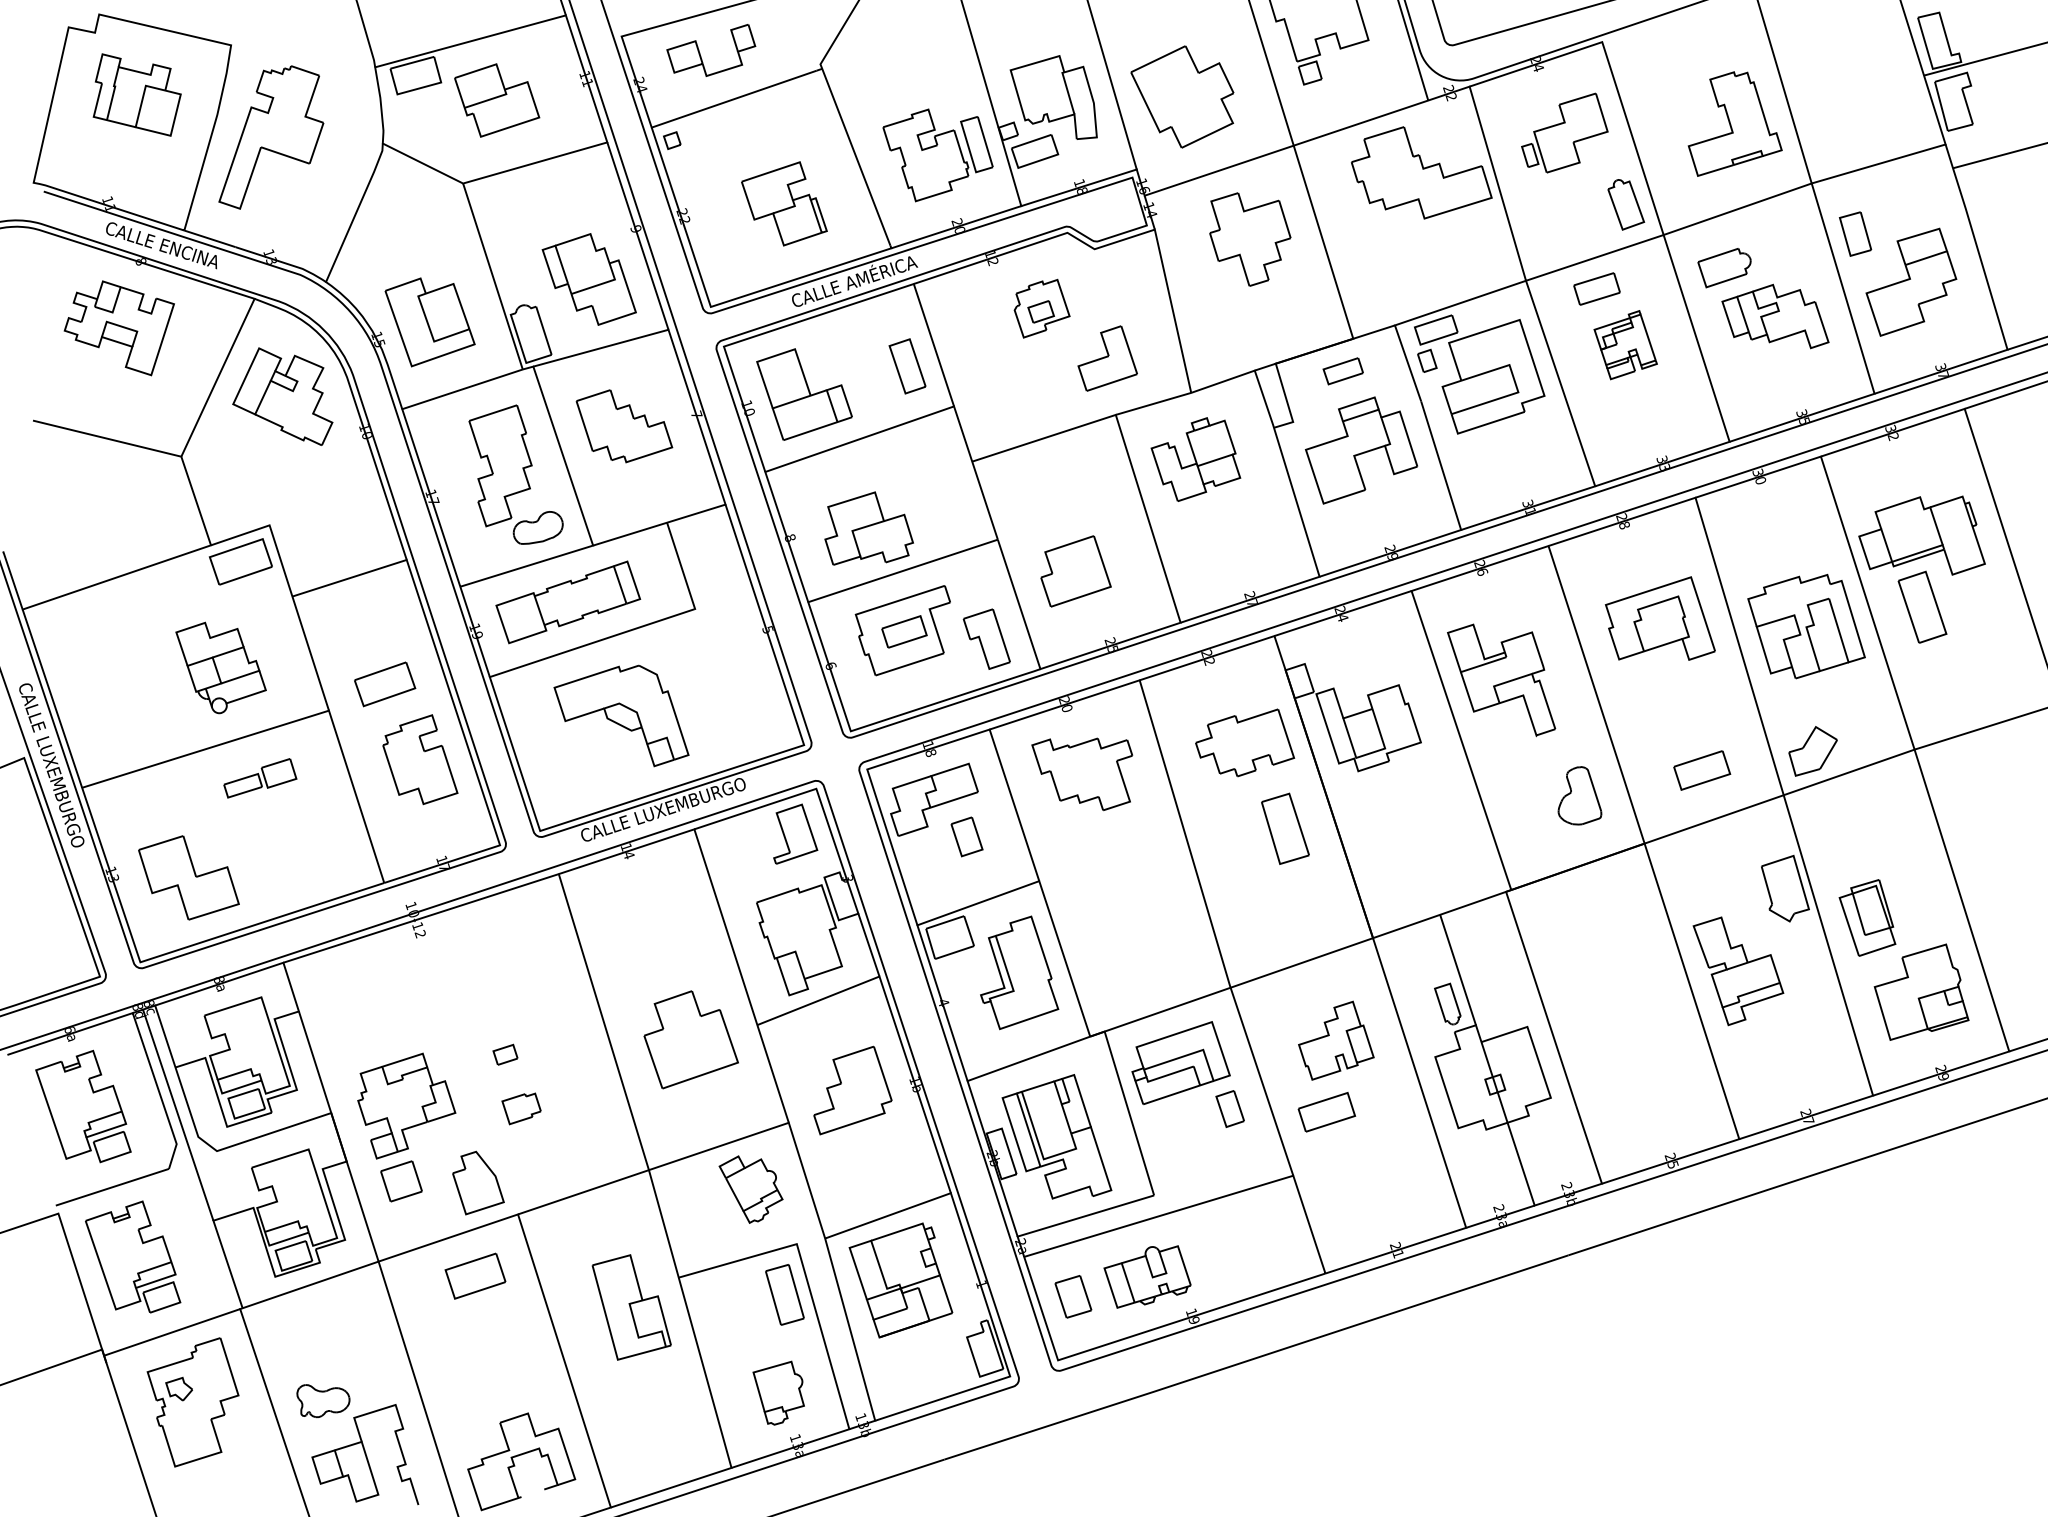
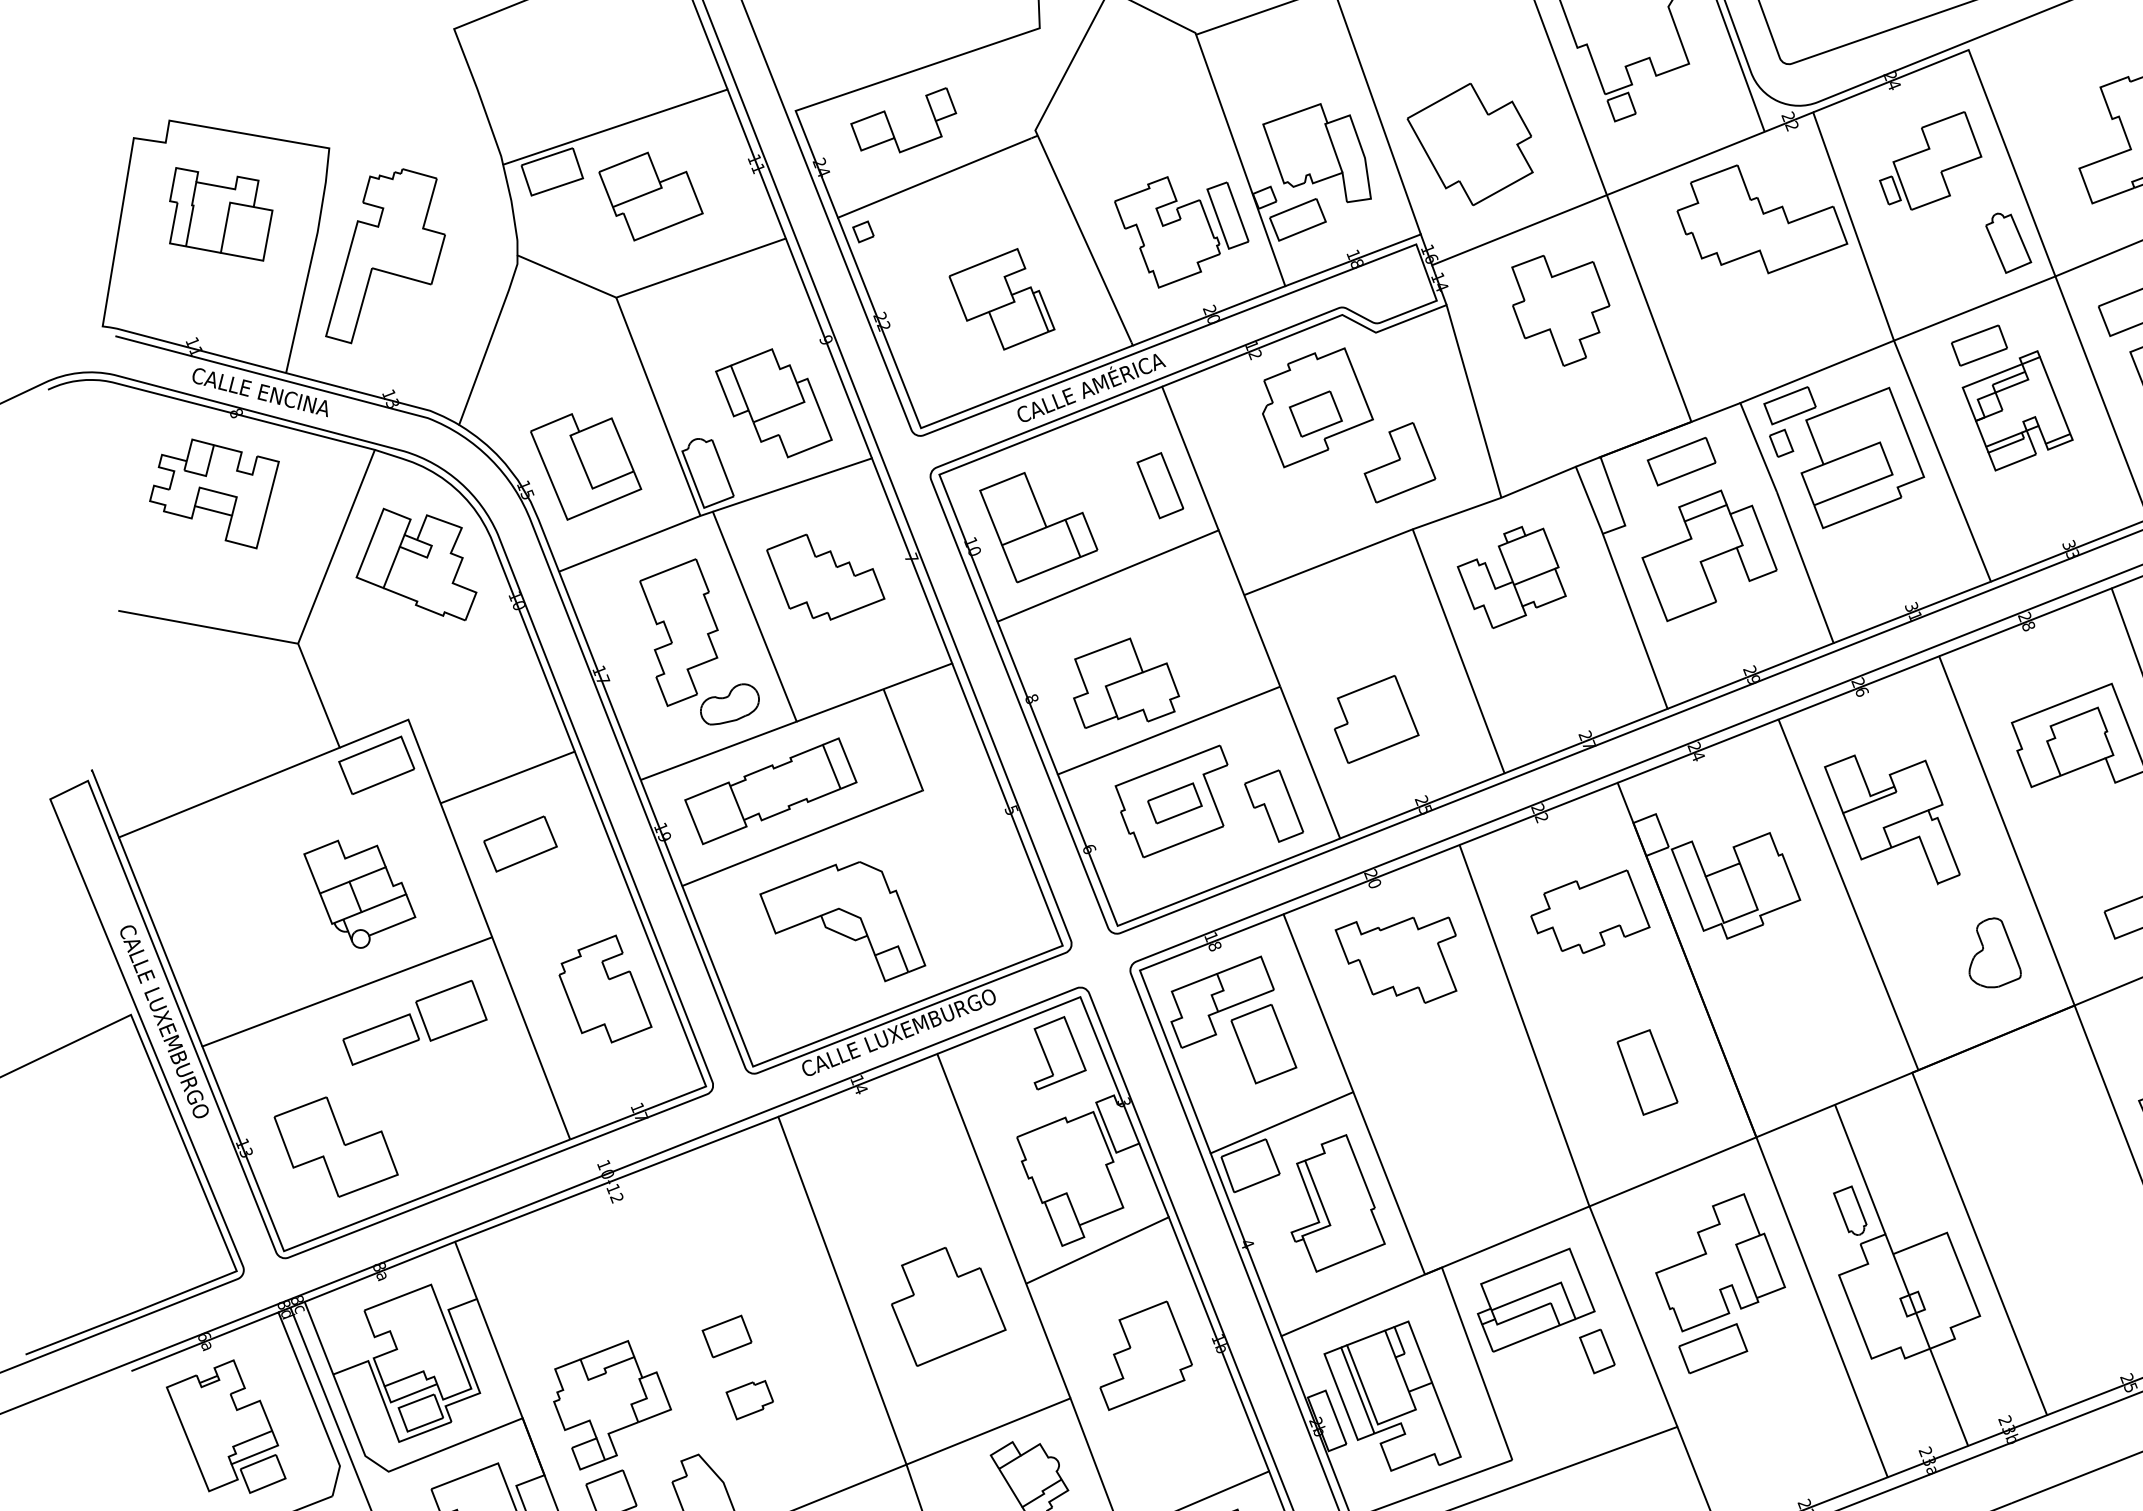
part: (1041, 308) -> (1316, 407), size x1.67
part: (1625, 344) -> (2017, 409), size x1.43
part: (1343, 370) -> (1681, 460), size x1.43
part: (385, 684) -> (521, 844), moved
part: (260, 778) -> (414, 1023), size x1.67
part: (1285, 828) -> (1647, 1071), moved
part: (966, 836) -> (1263, 1043), size x1.67
part: (1336, 1040) -> (1719, 1262), size x1.43
part: (505, 1054) -> (727, 1336), size x1.67

